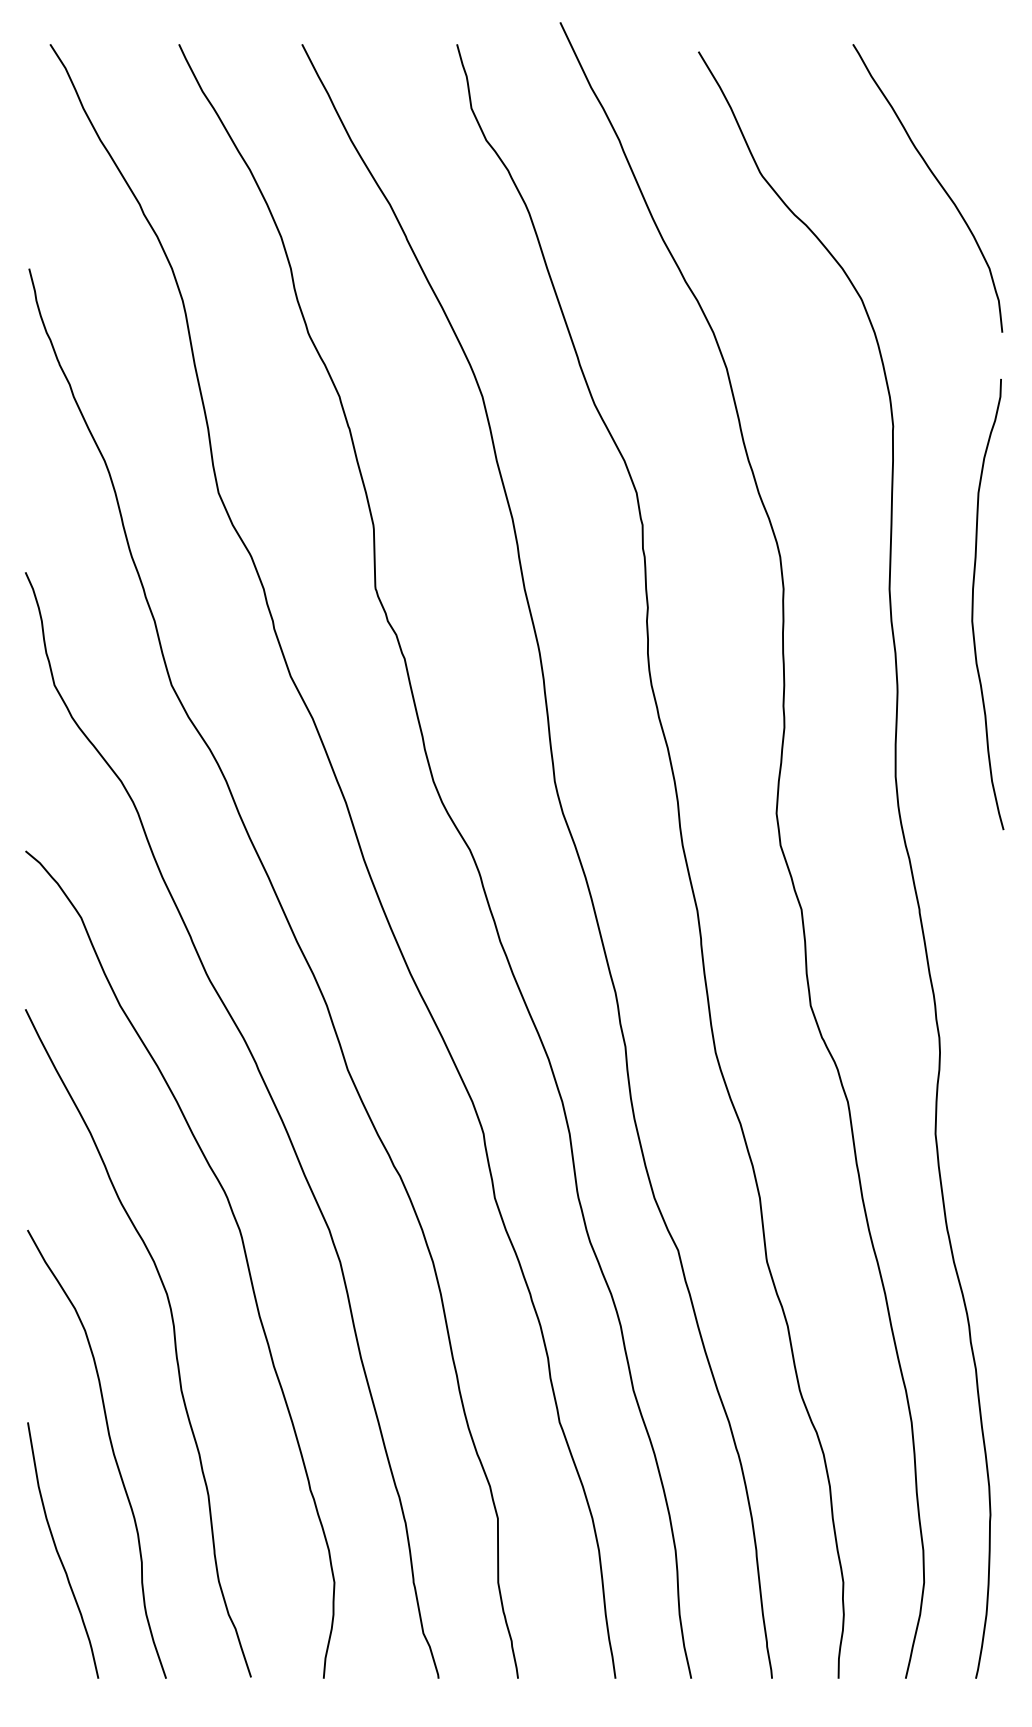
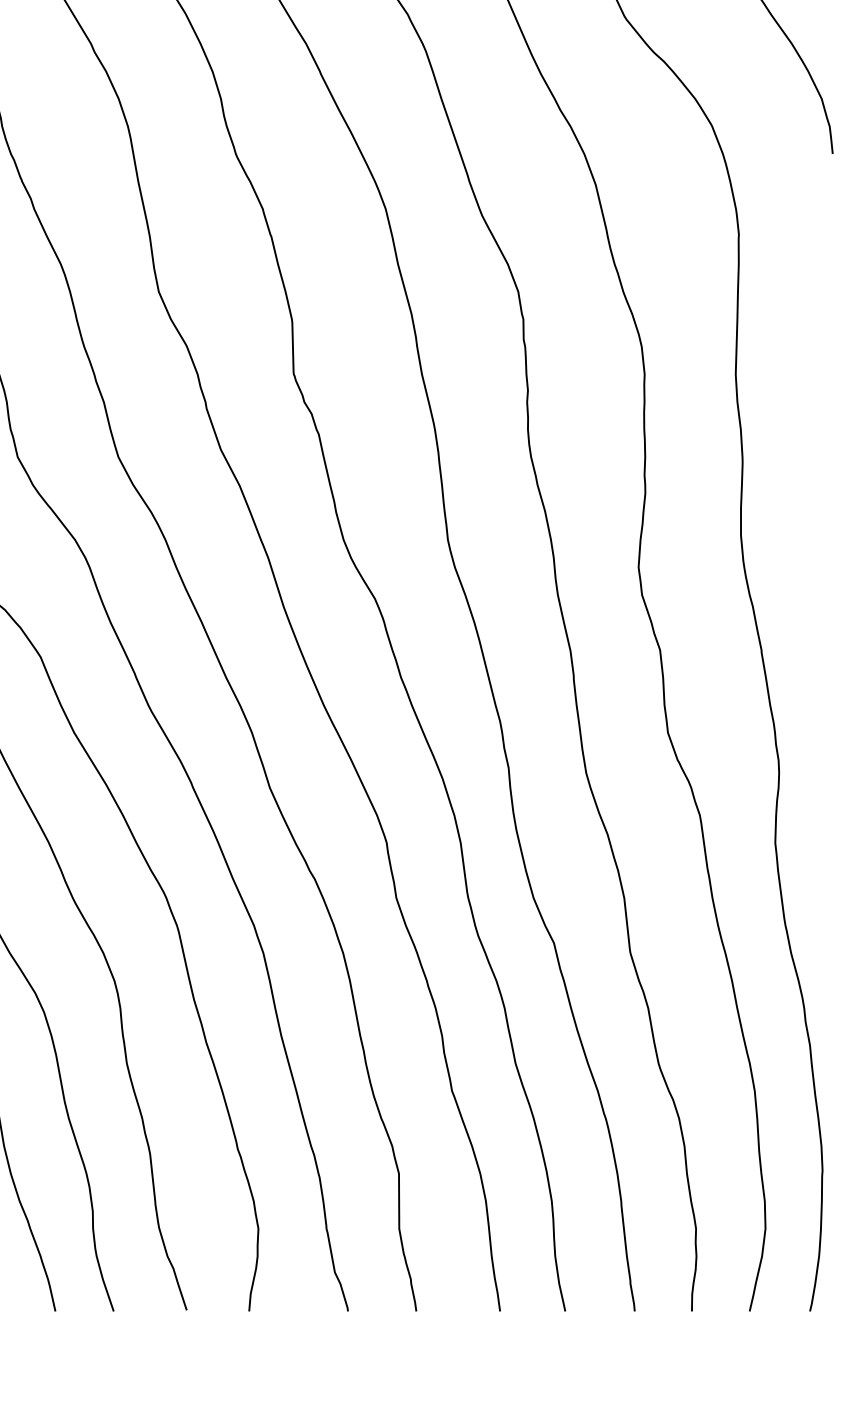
curve: (973, 604) -> (807, 387), removed

